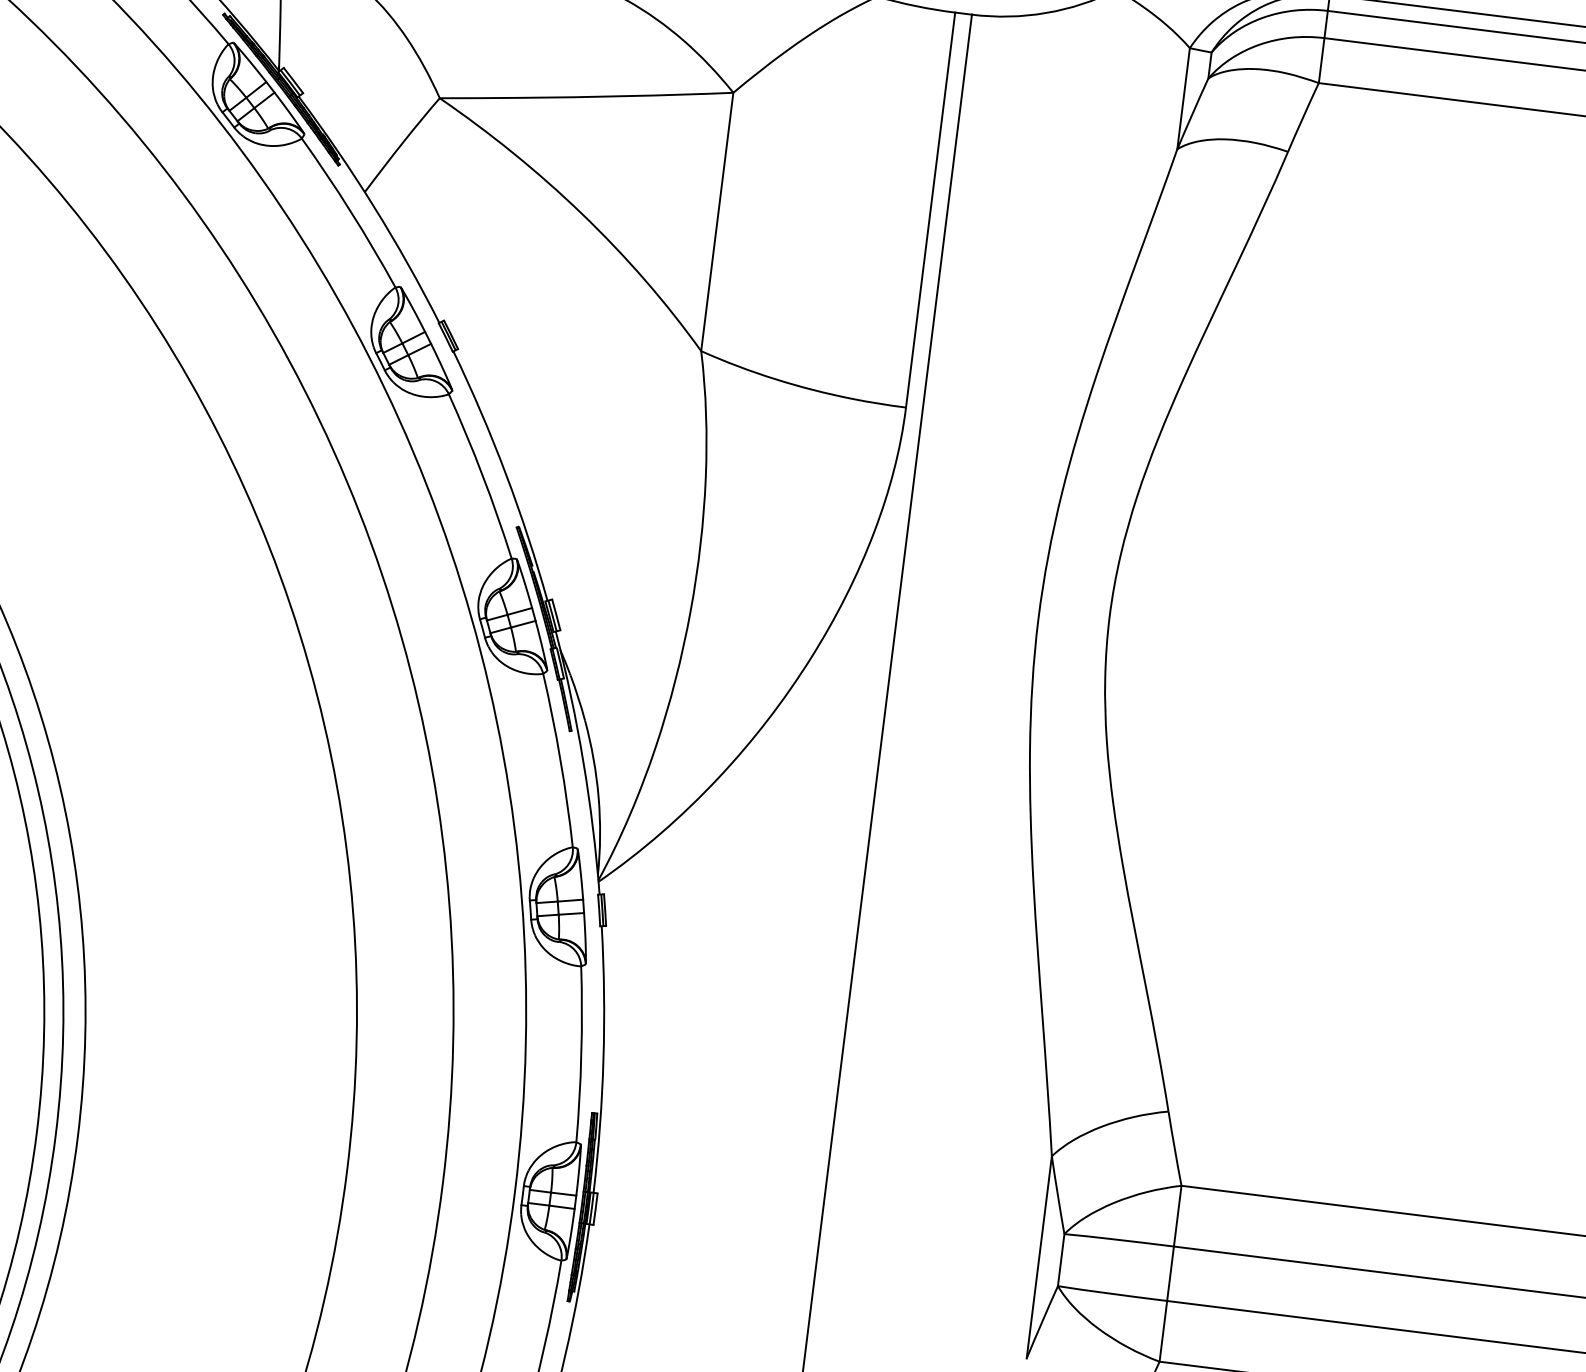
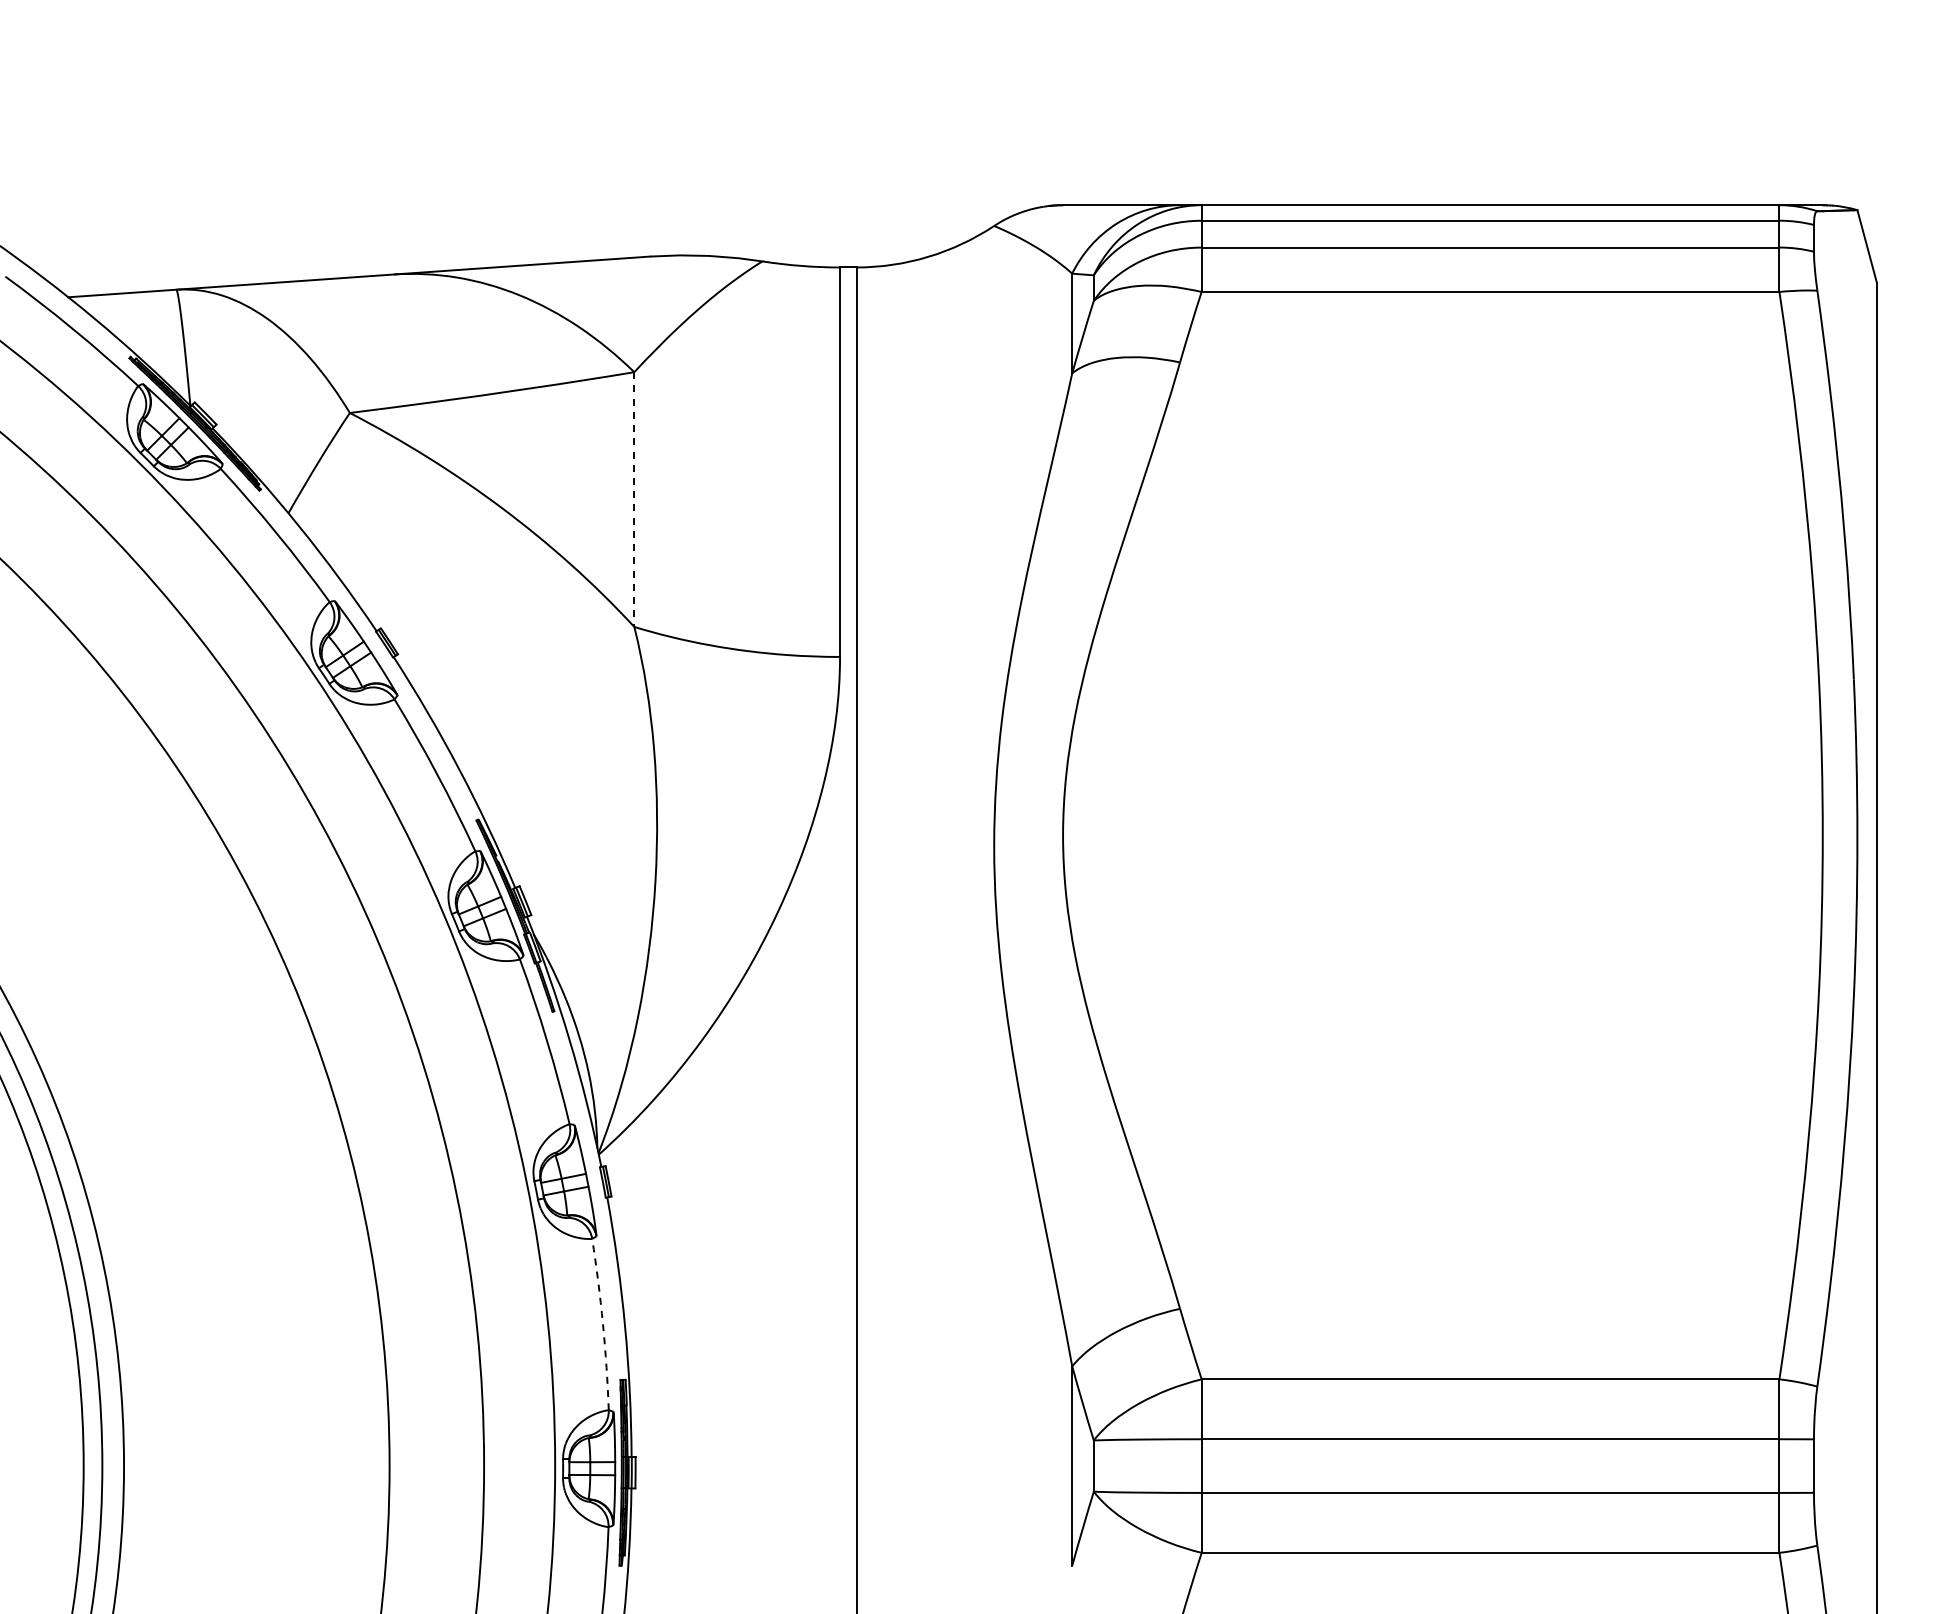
line: (717, 222) -> (634, 500), solid -> dashed
arc: (581, 1054) -> (603, 1324), solid -> dashed

